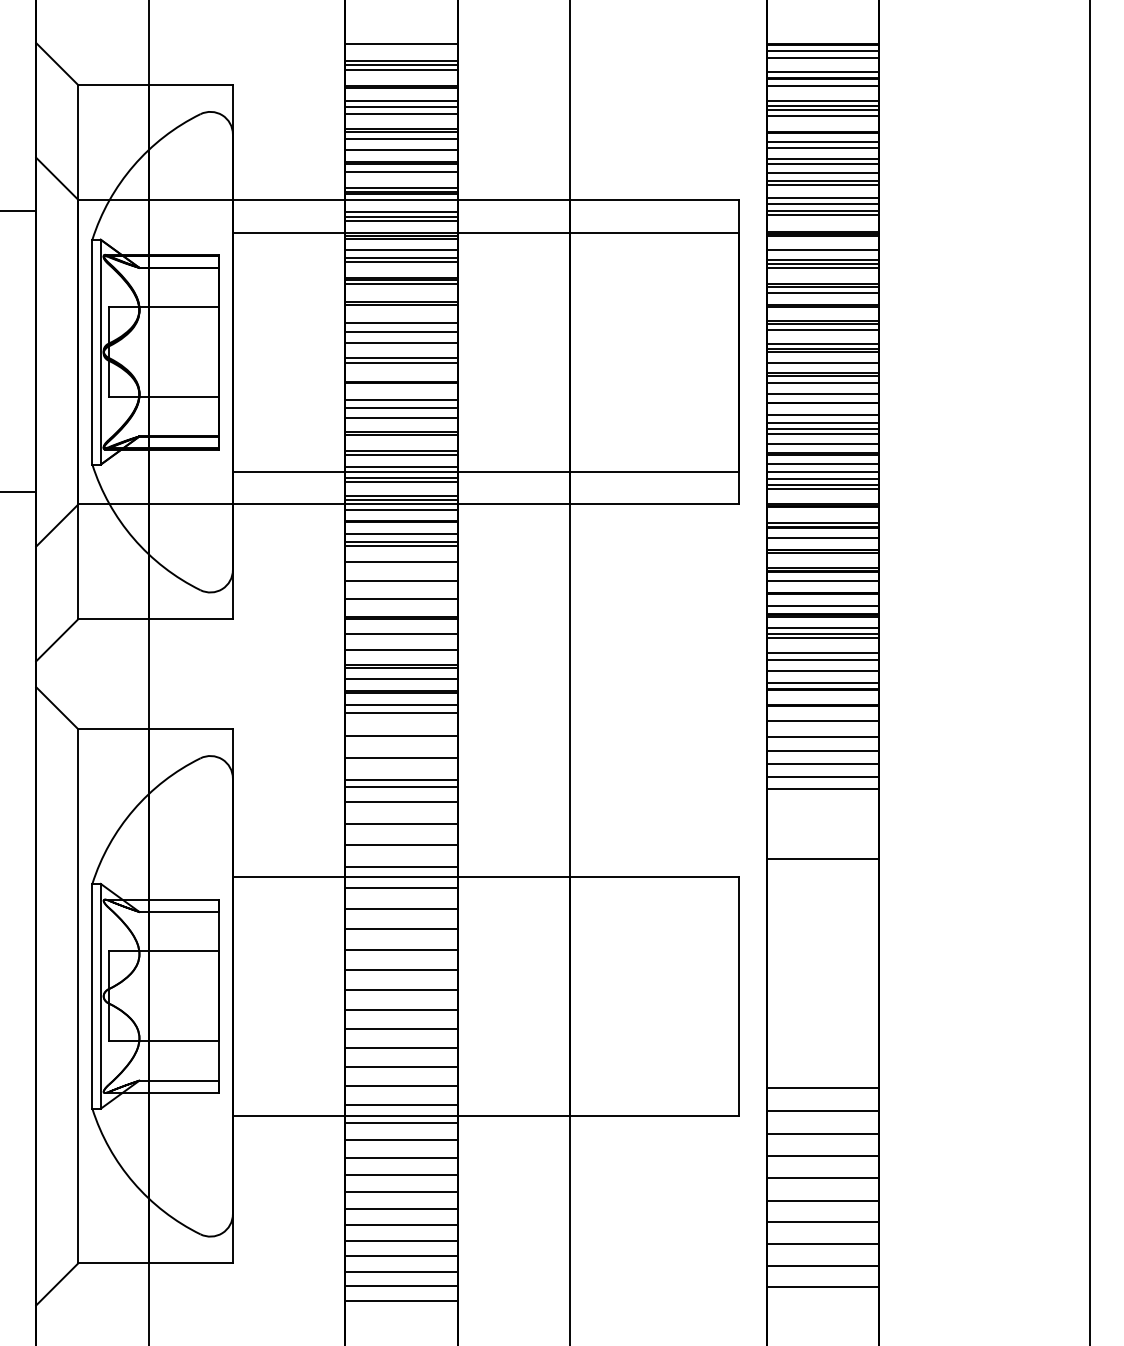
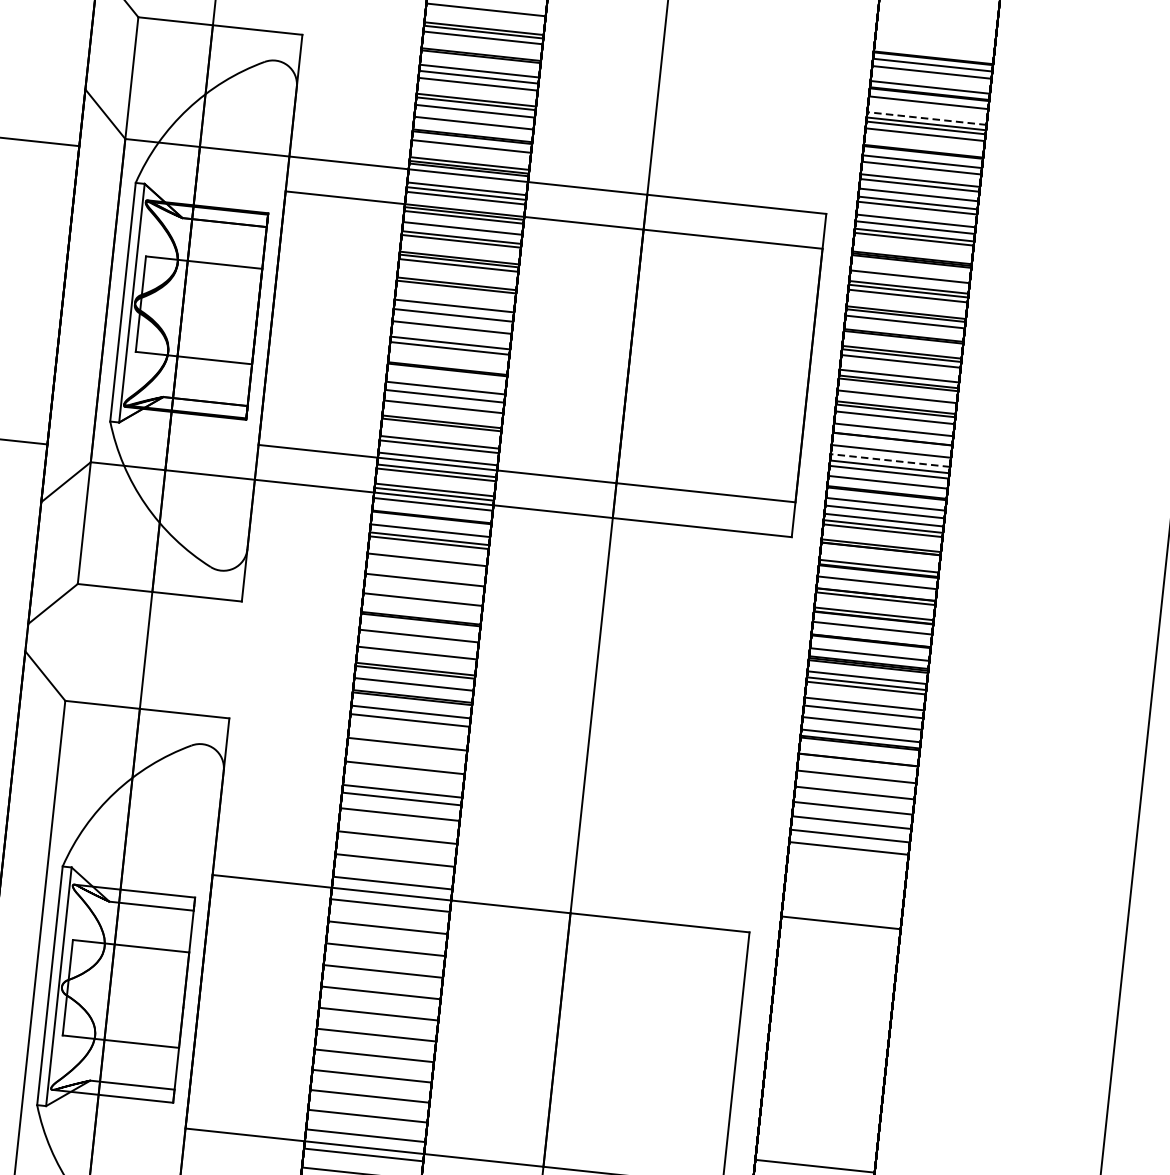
line: (822, 101) -> (926, 118), solid -> dashed
line: (822, 423) -> (889, 460), solid -> dashed

